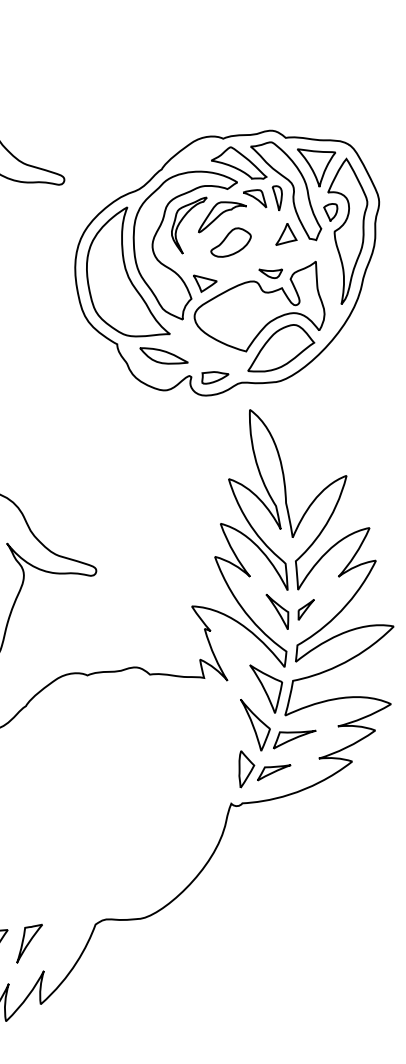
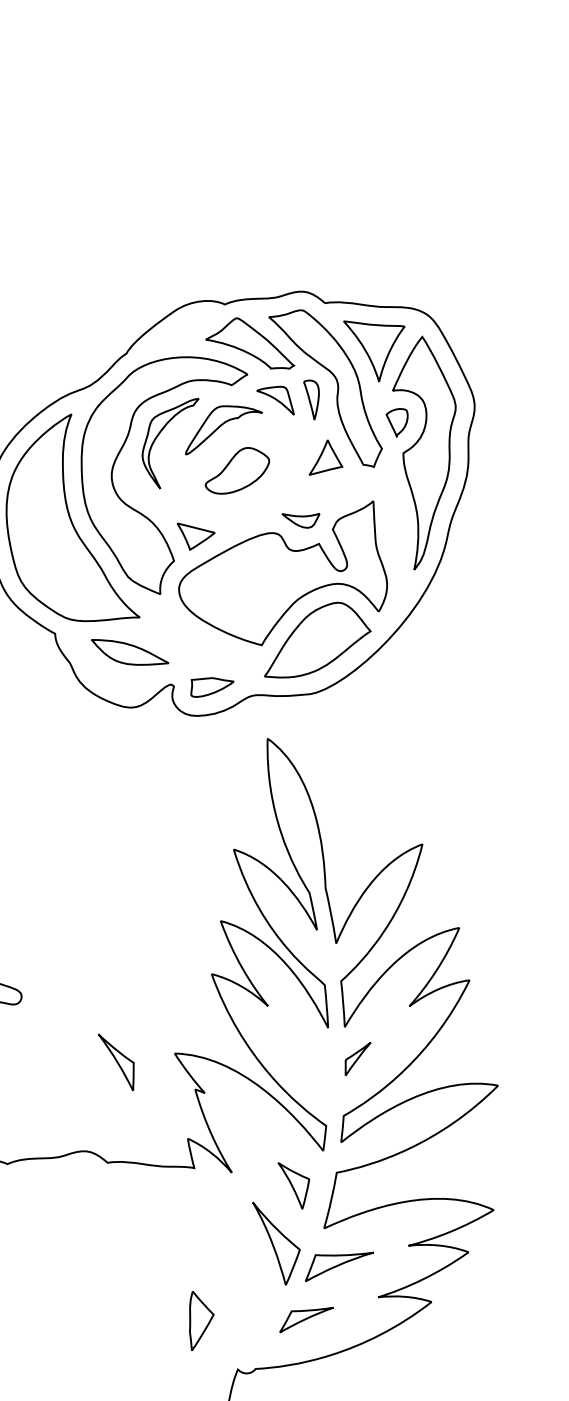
part: (277, 611) -> (116, 1061), moved
part: (266, 688) -> (294, 1185), size x0.6
part: (246, 769) -> (201, 1321), moved

